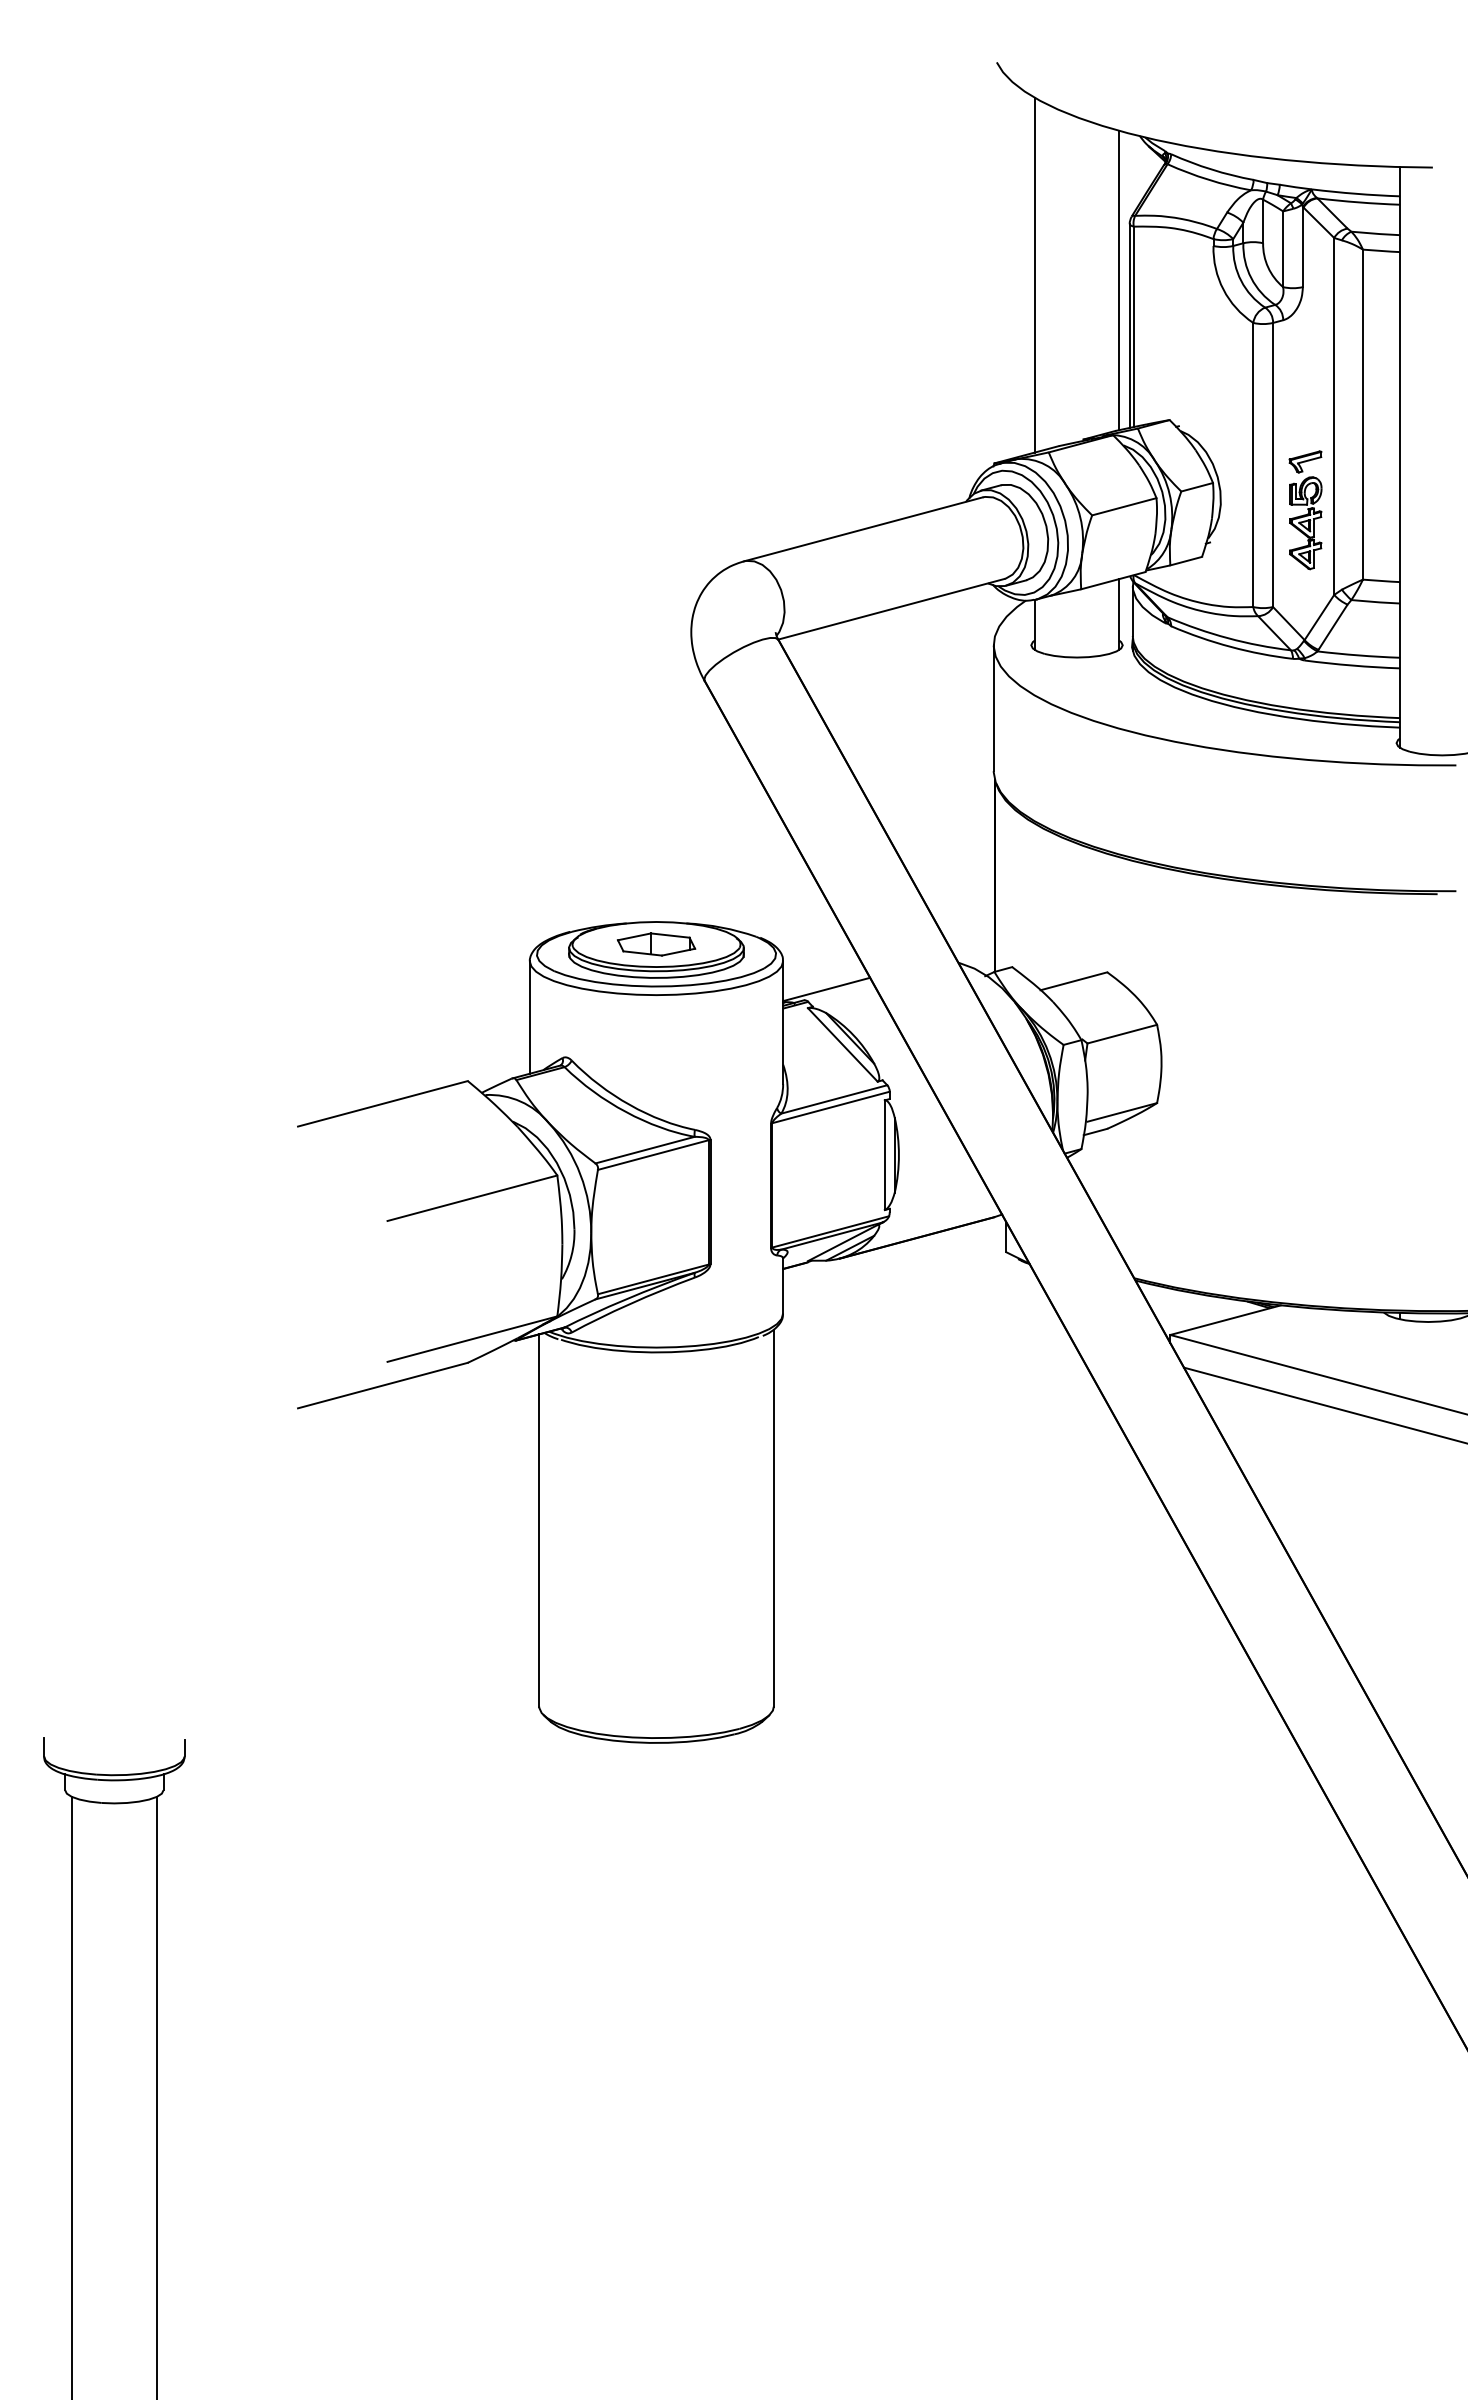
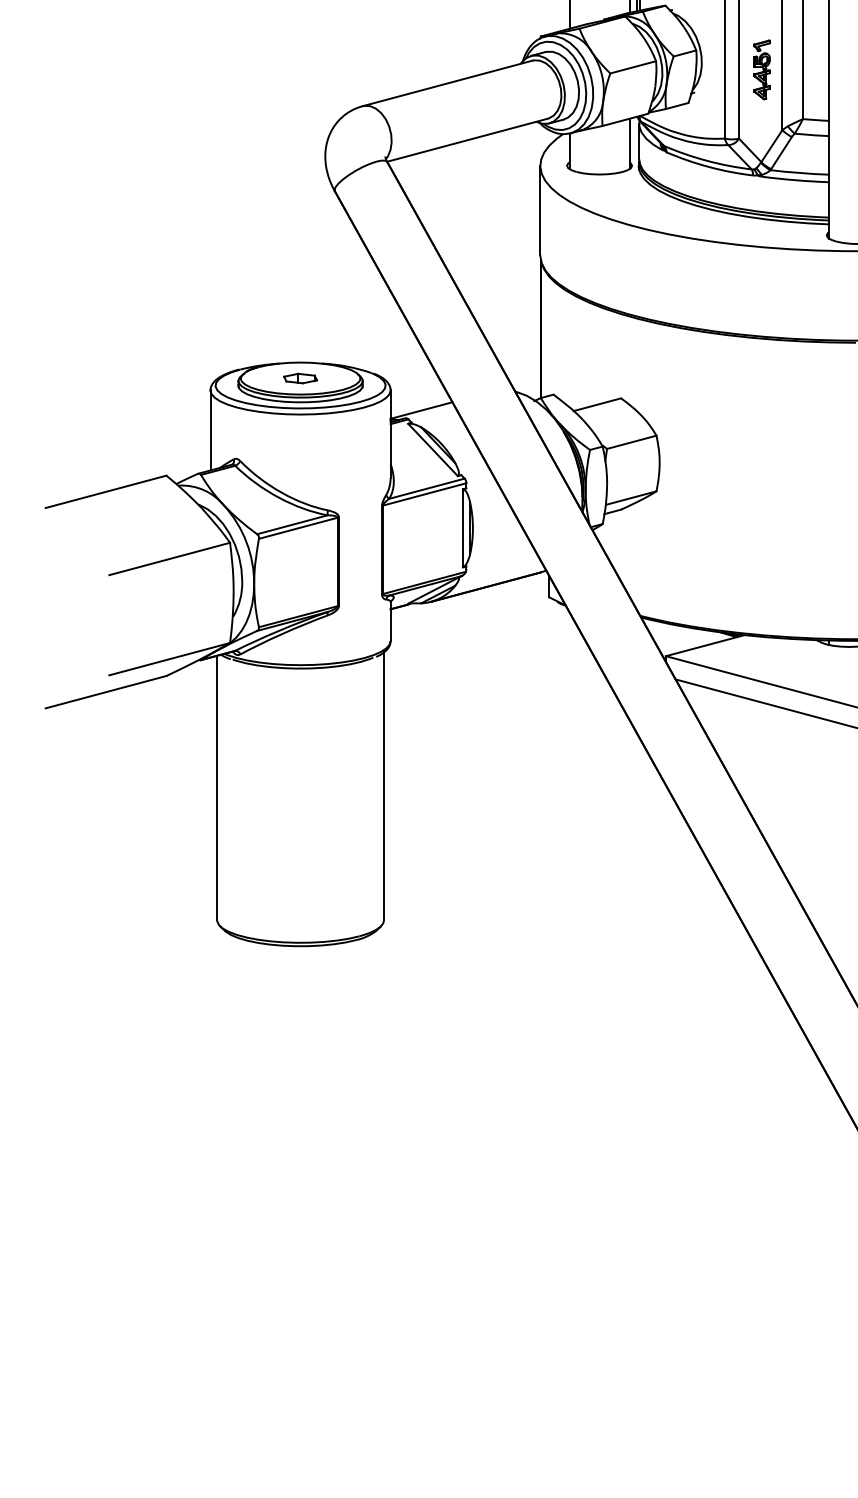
part: (1305, 510) -> (762, 69), size x0.7
part: (656, 944) -> (300, 378), size x0.6

